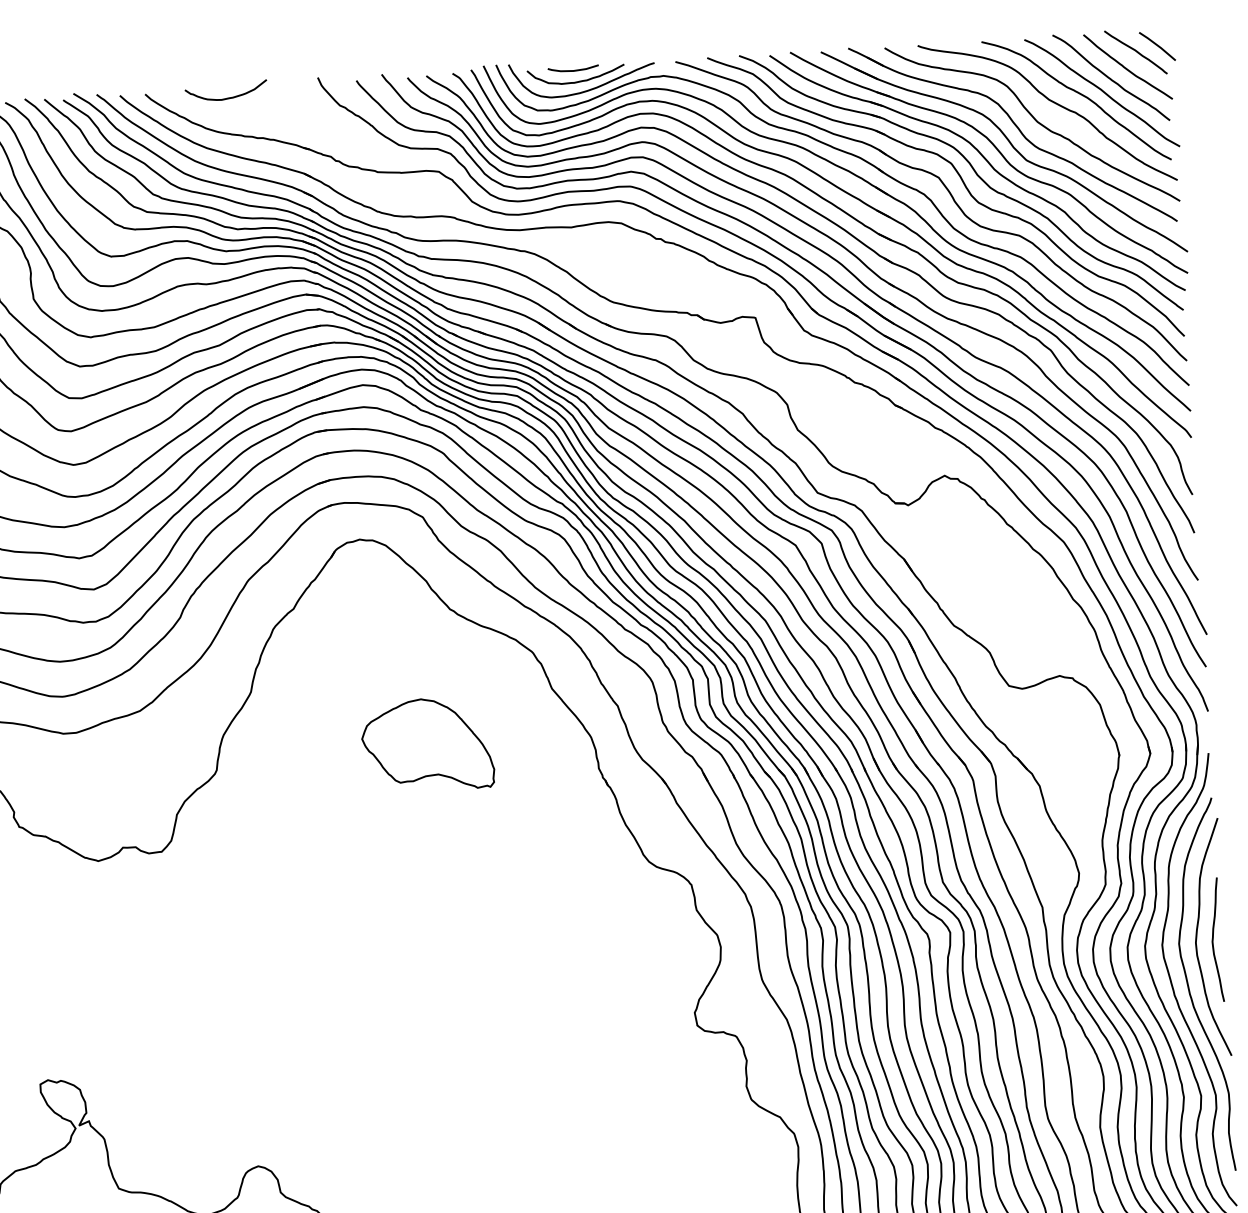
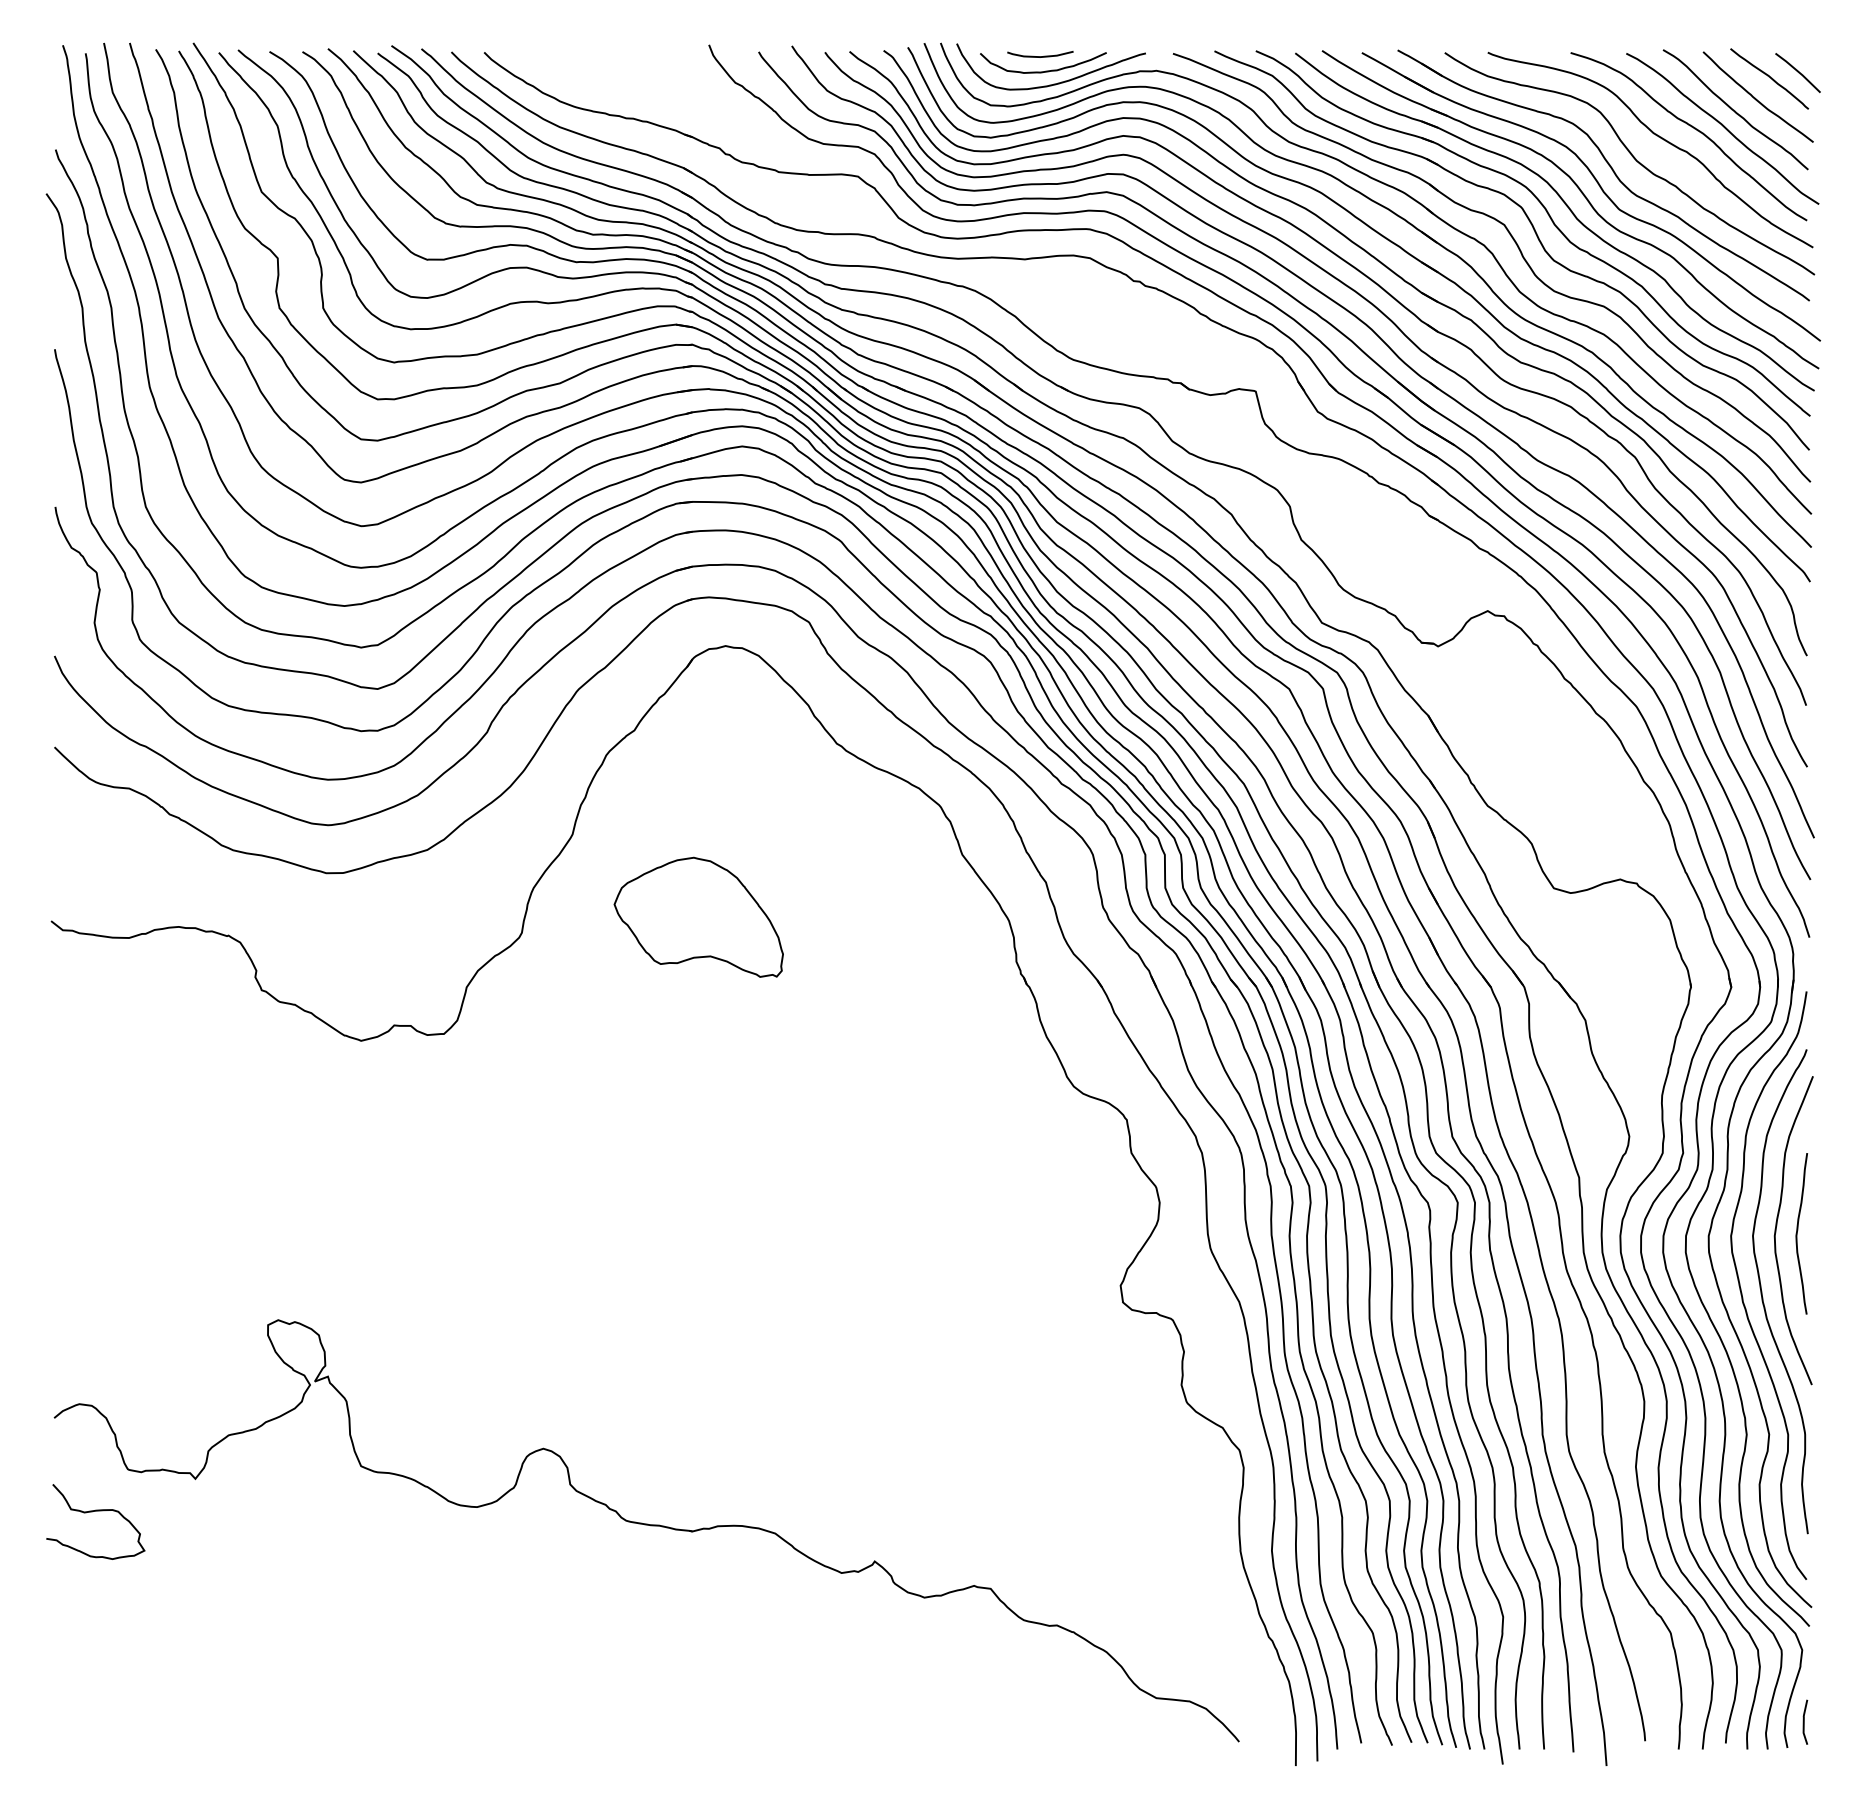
curve: (227, 97) -> (590, 63), removed
part: (427, 744) -> (698, 916), moved

